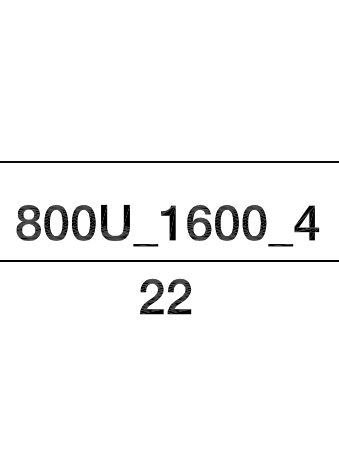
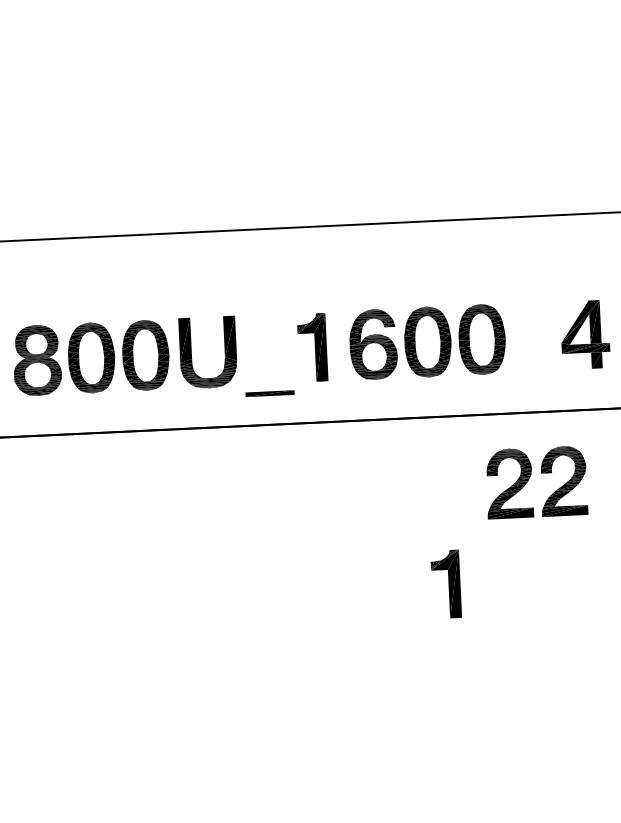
line: (280, 245) -> (535, 381), removed
part: (165, 296) -> (536, 482), moved
part: (230, 345) -> (446, 583), added

